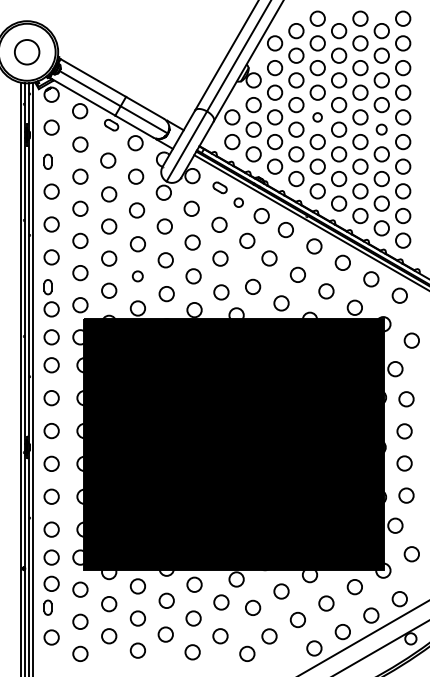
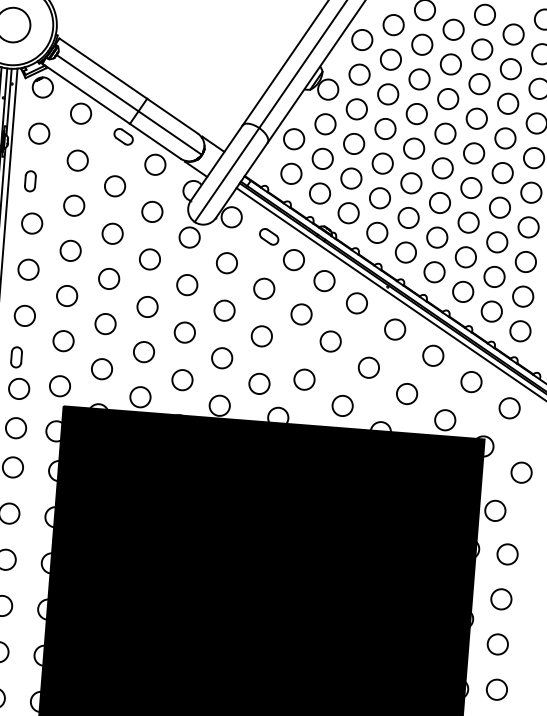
circle: (317, 117) -> (413, 148), size x1.67
circle: (381, 129) -> (502, 172), size x1.43
circle: (238, 202) -> (293, 259), size x1.67
circle: (137, 276) -> (143, 352), size x1.43

